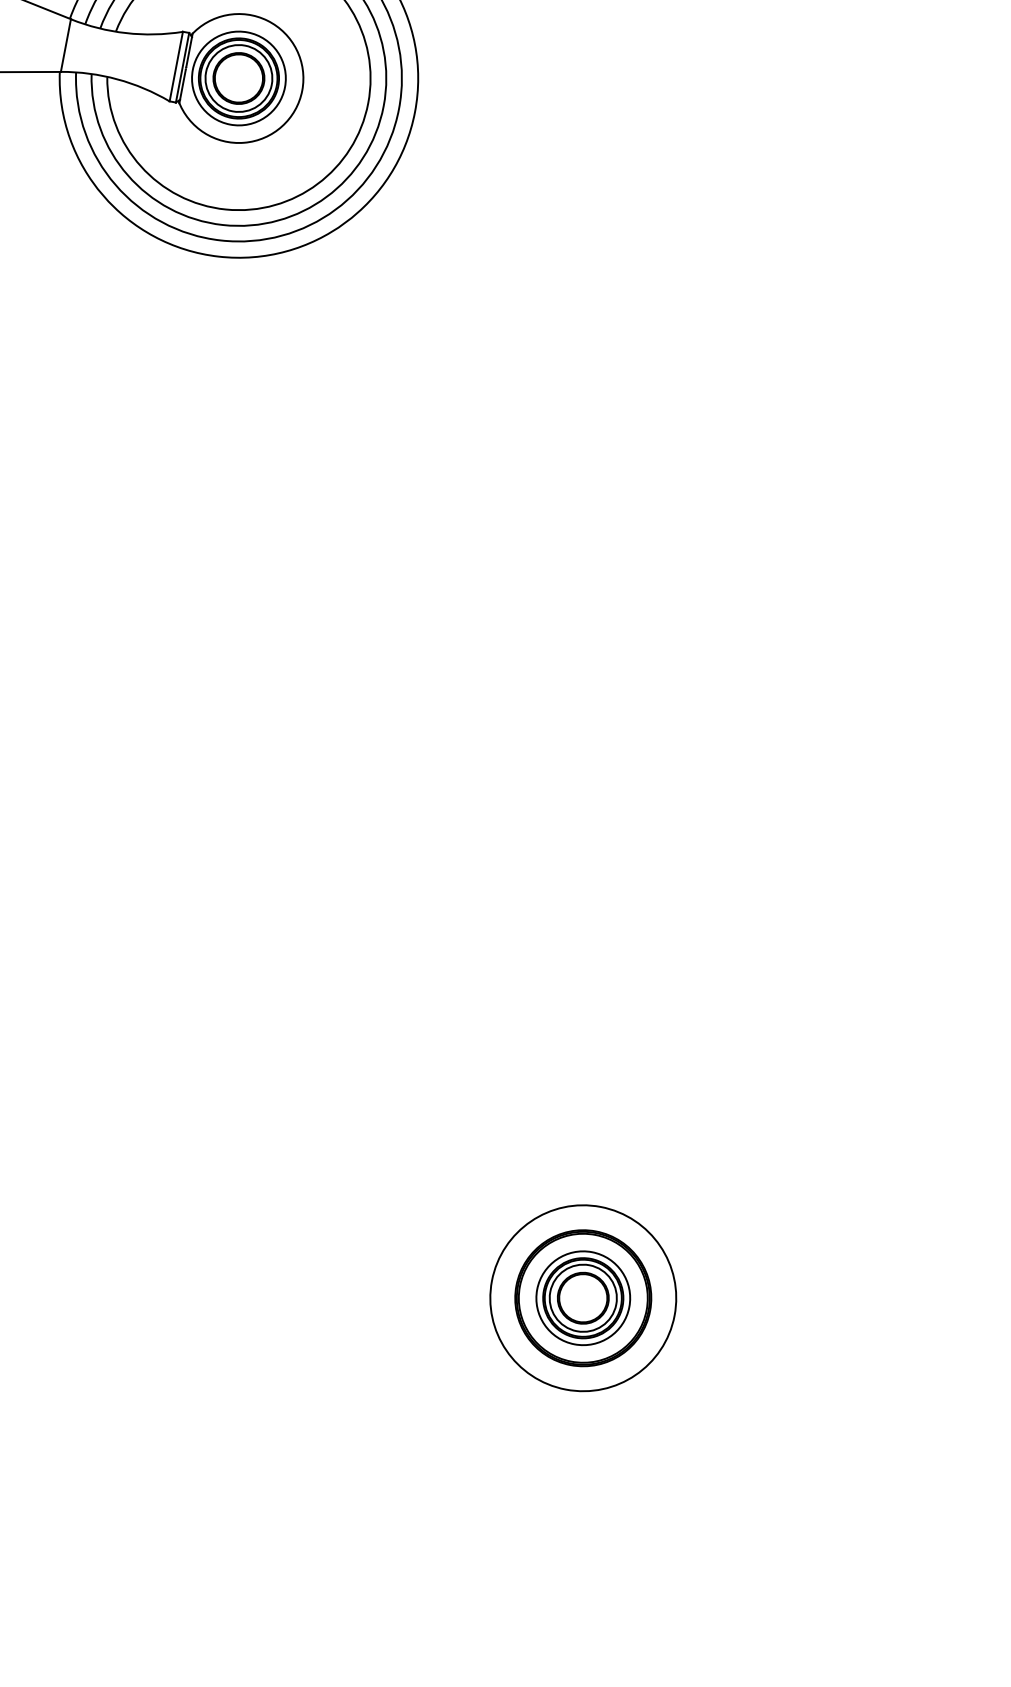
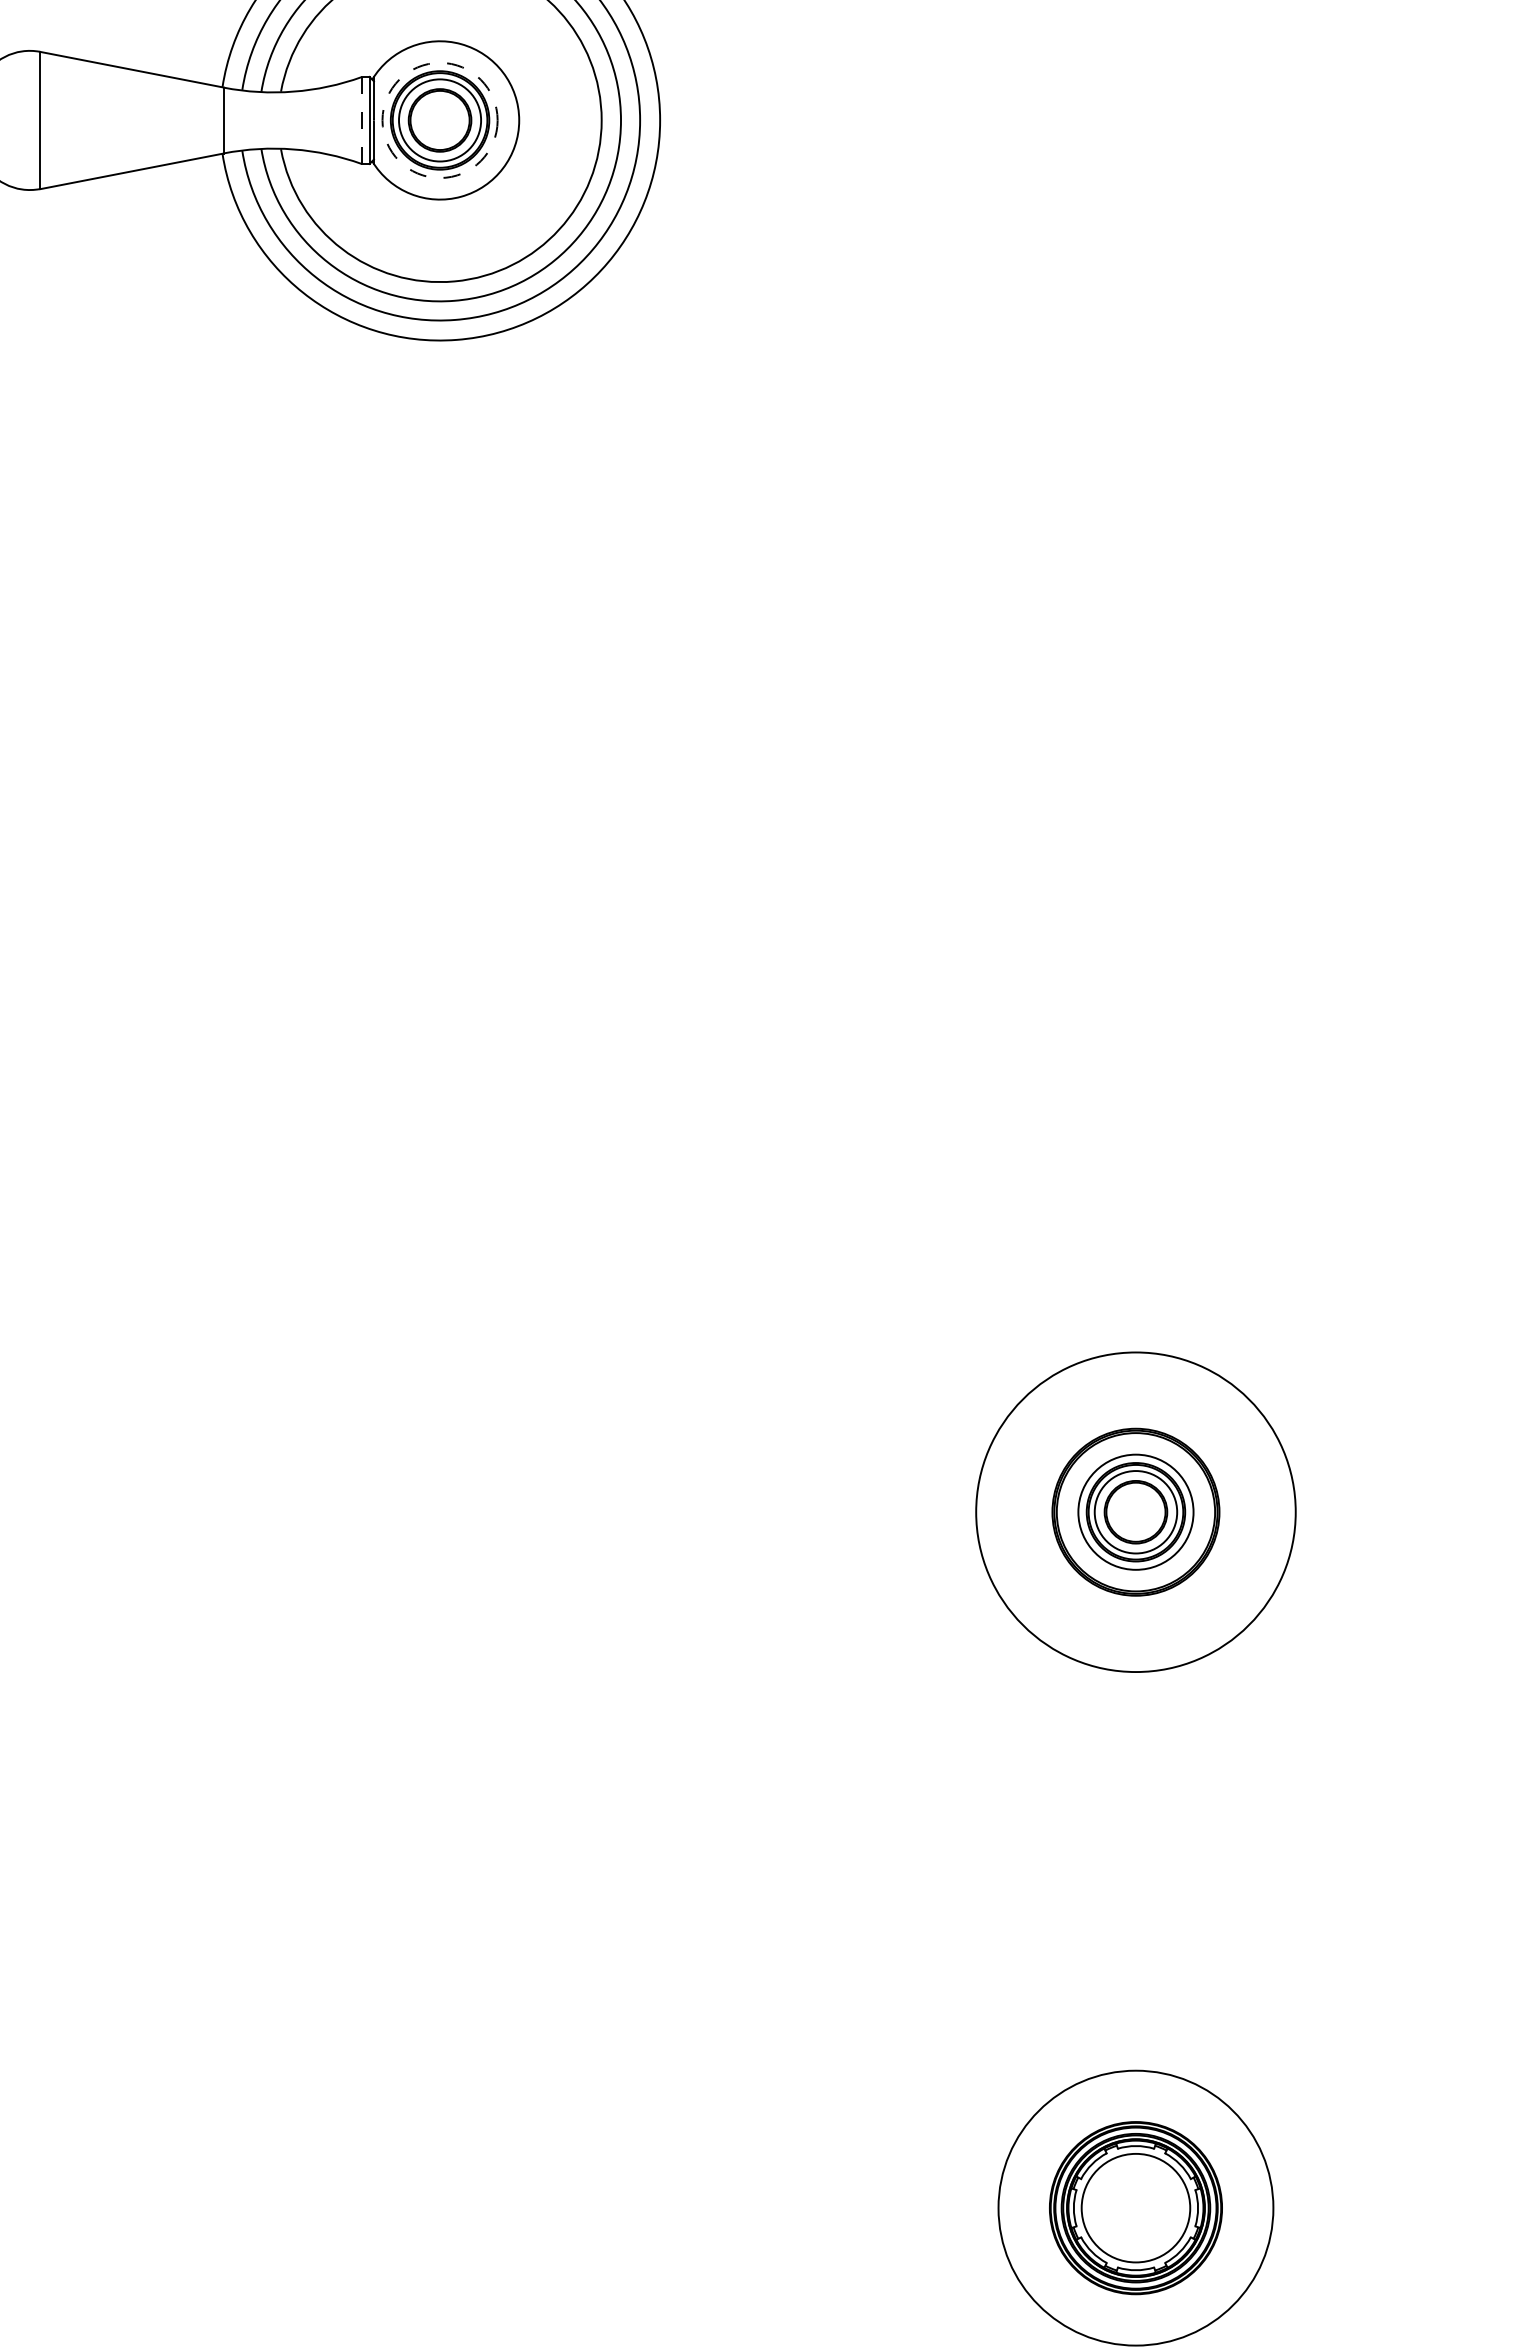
line: (176, 66) -> (361, 120), solid -> dashed
circle: (238, 78) -> (439, 120), solid -> dashed
circle: (582, 1298) -> (1135, 1512), size x1.4

